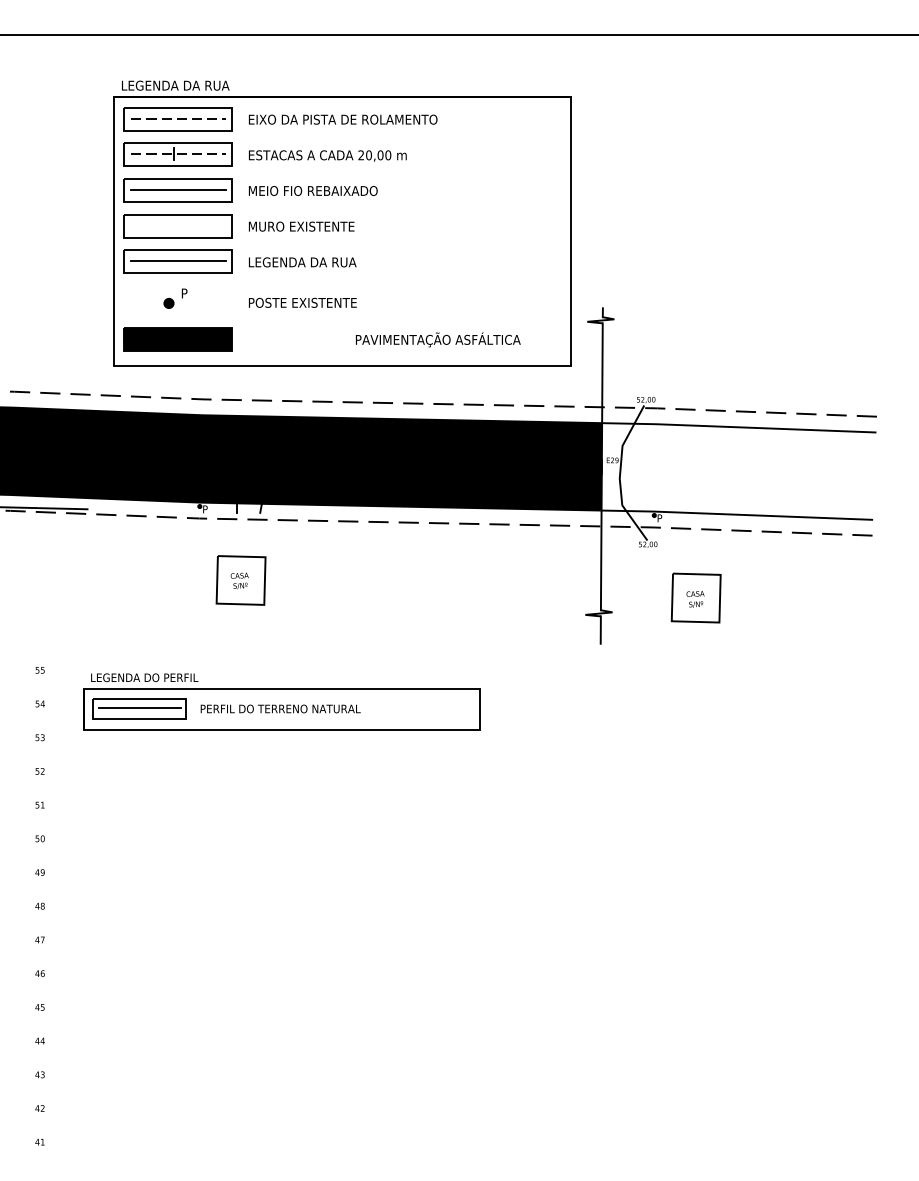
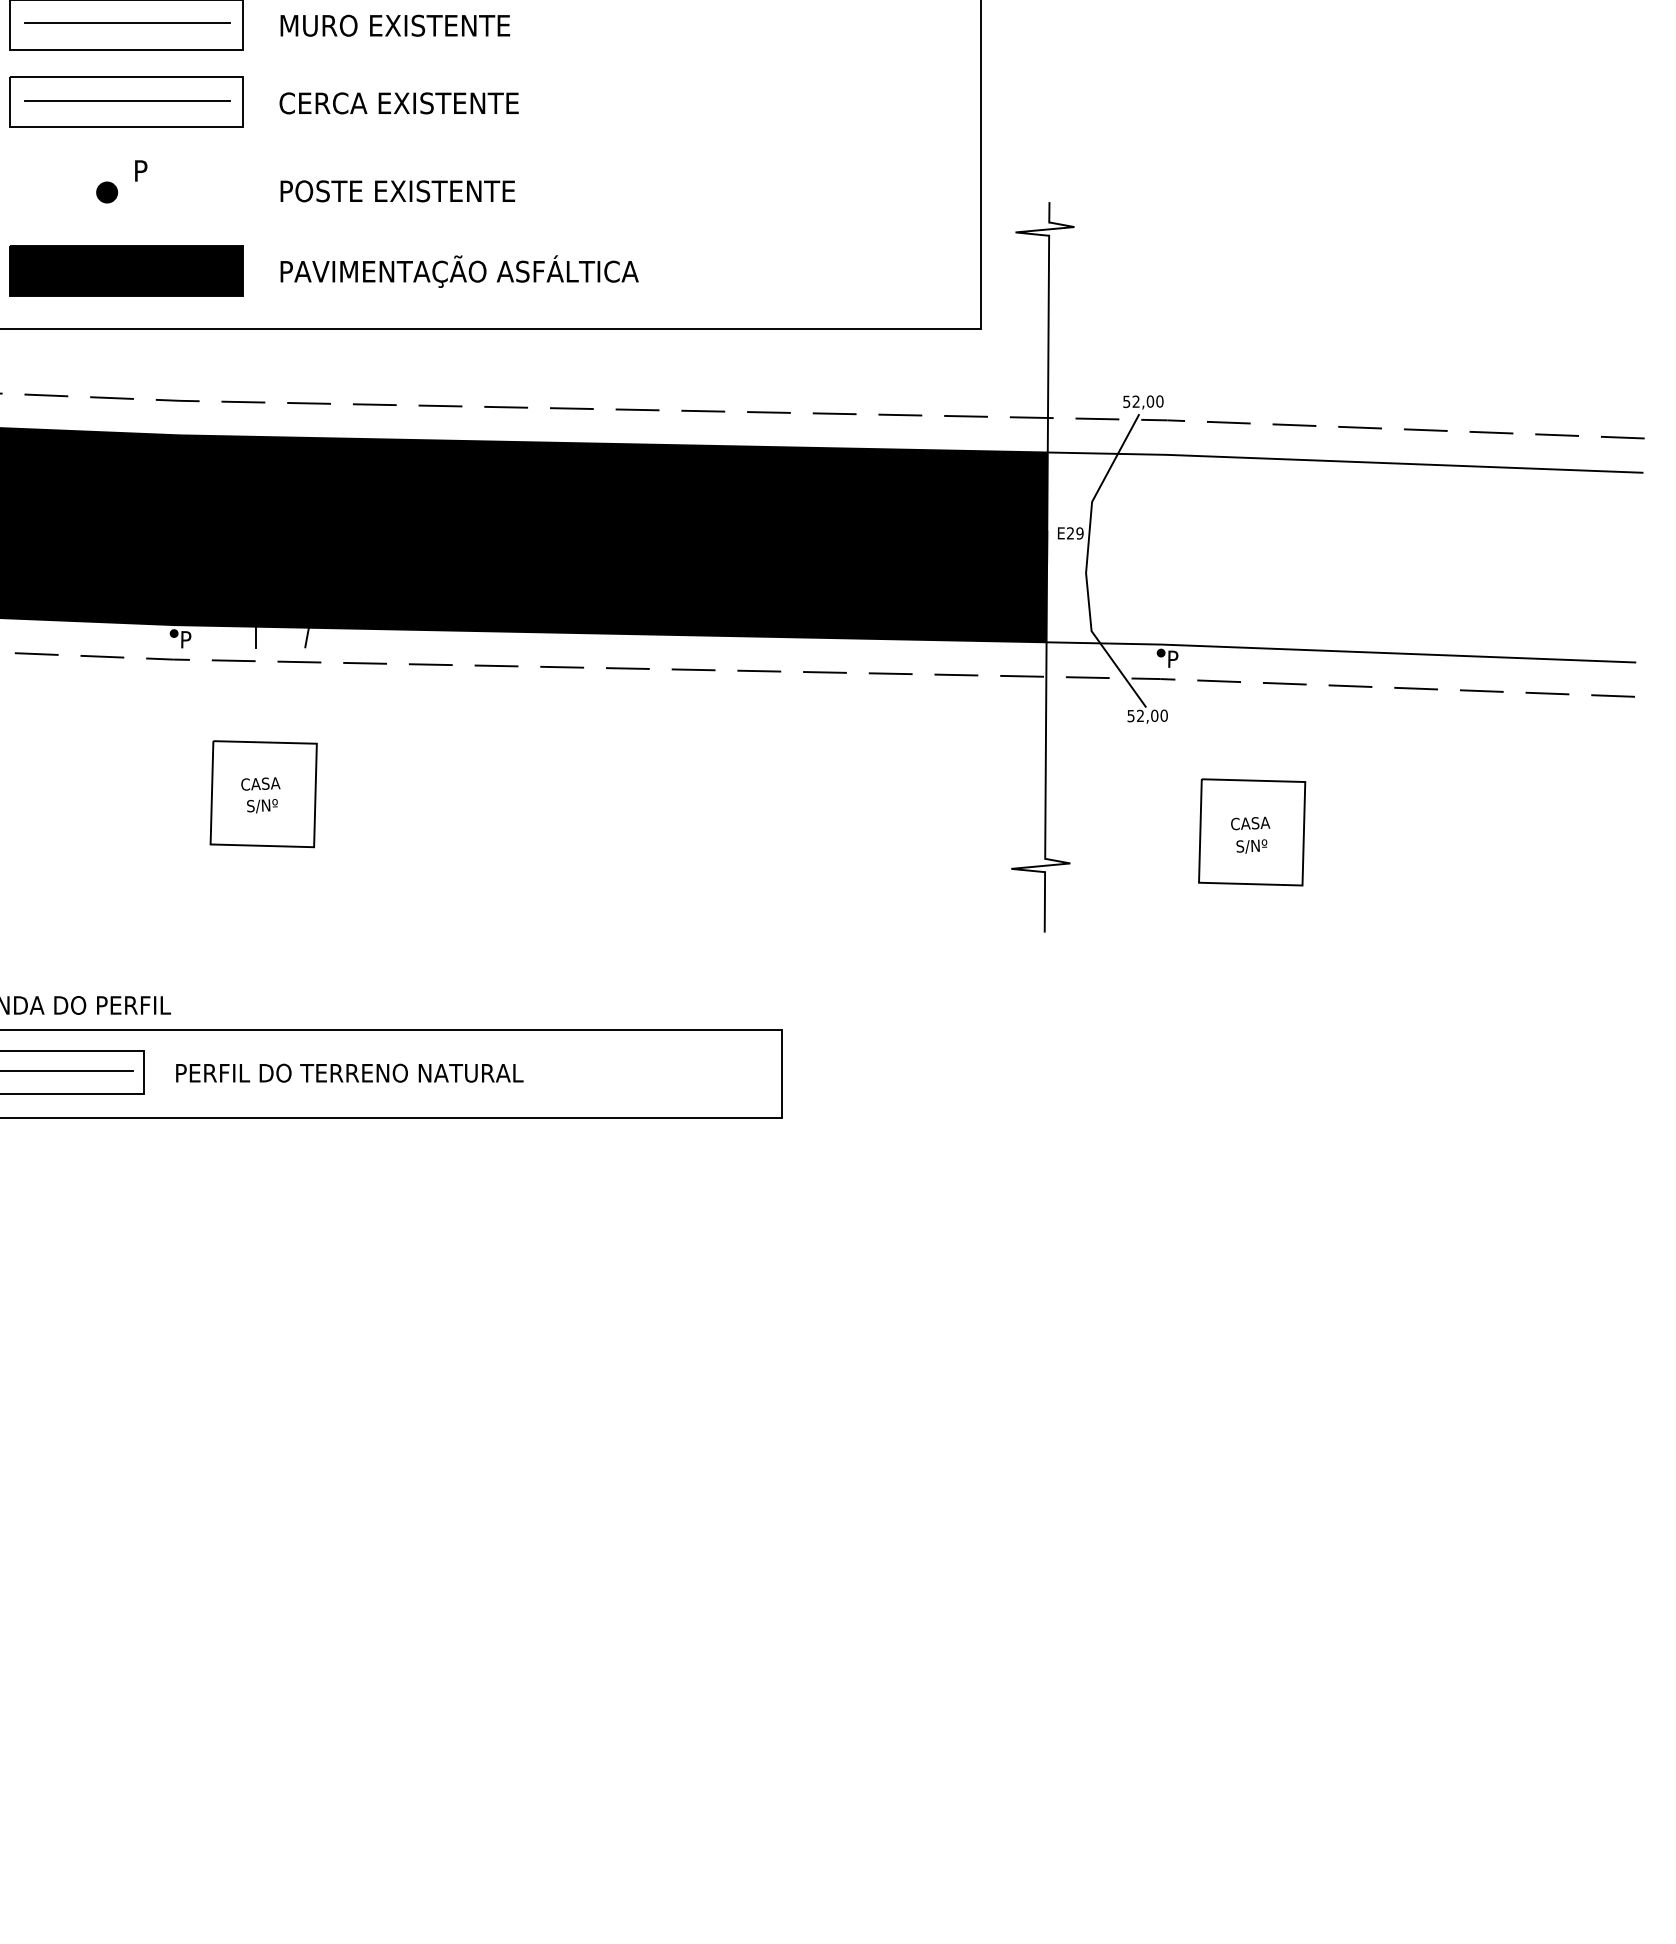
line: (178, 225) -> (127, 23), added
text: (303, 262) -> (399, 103), LEGENDA DA RUA -> CERCA EXISTENTE
text: (438, 339) -> (460, 270), moved

